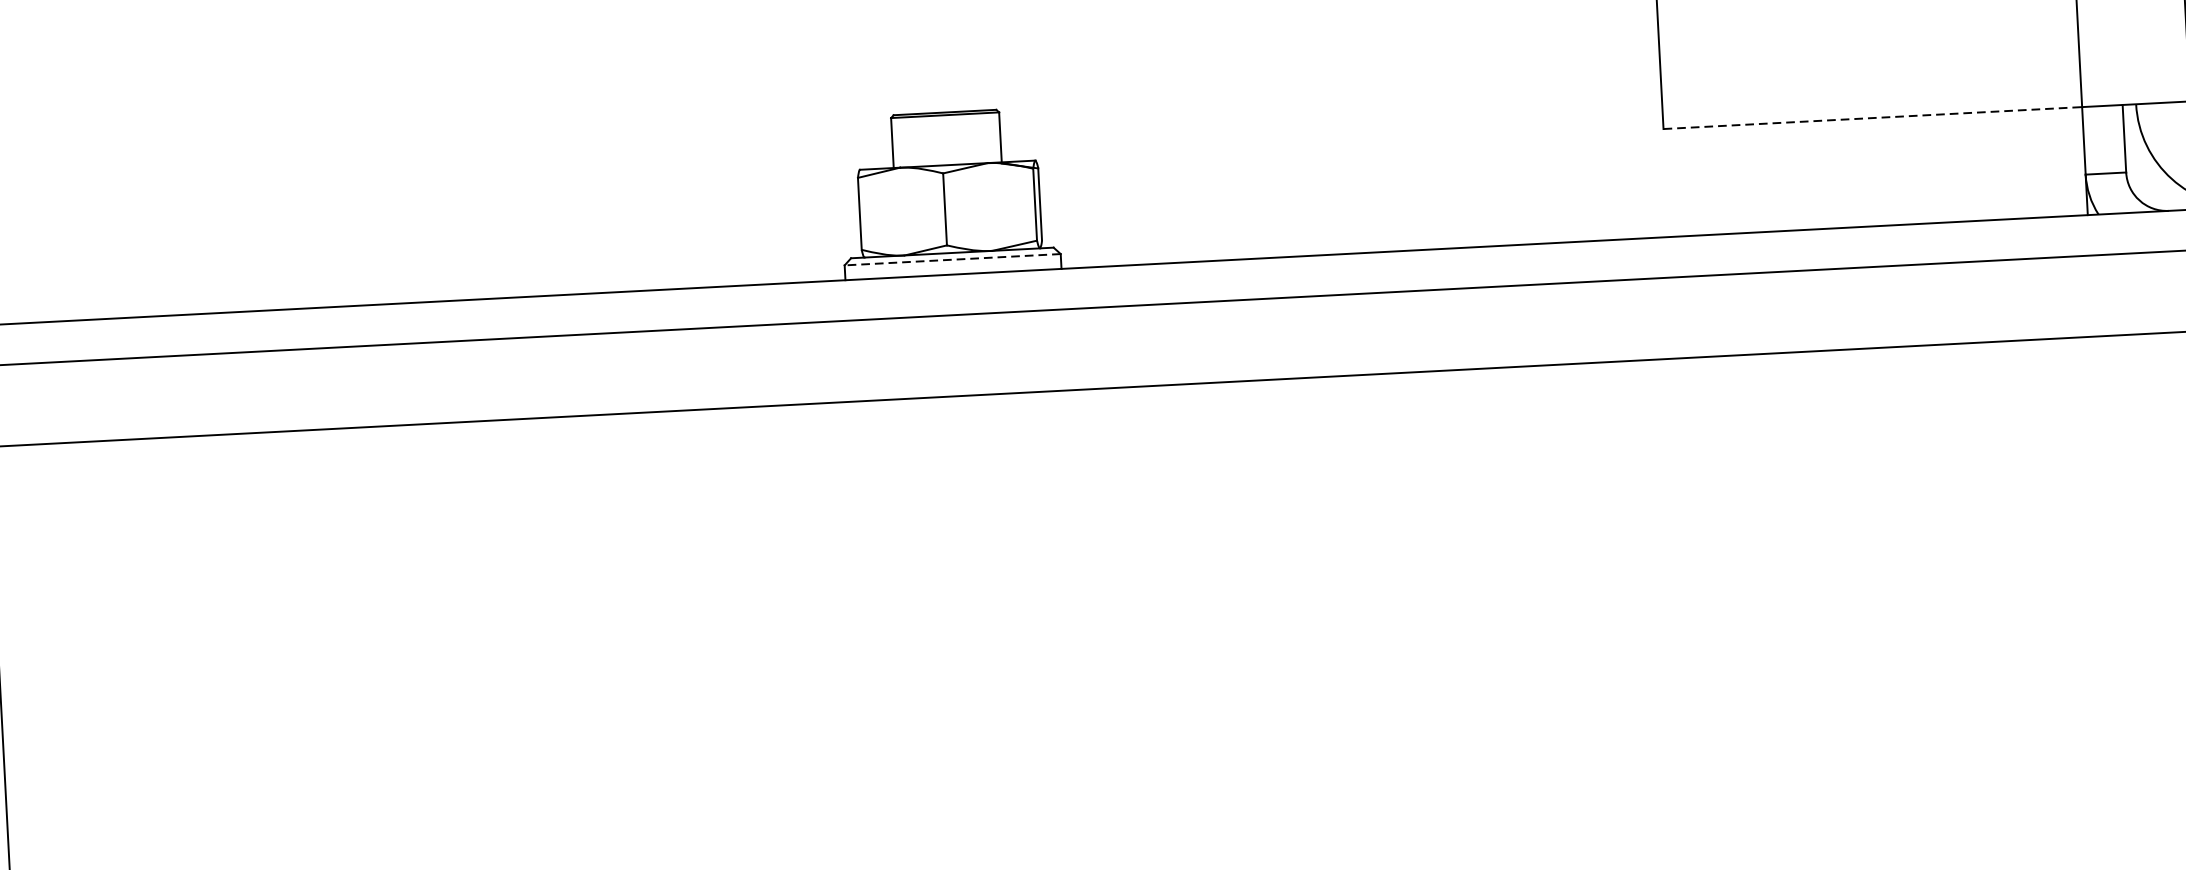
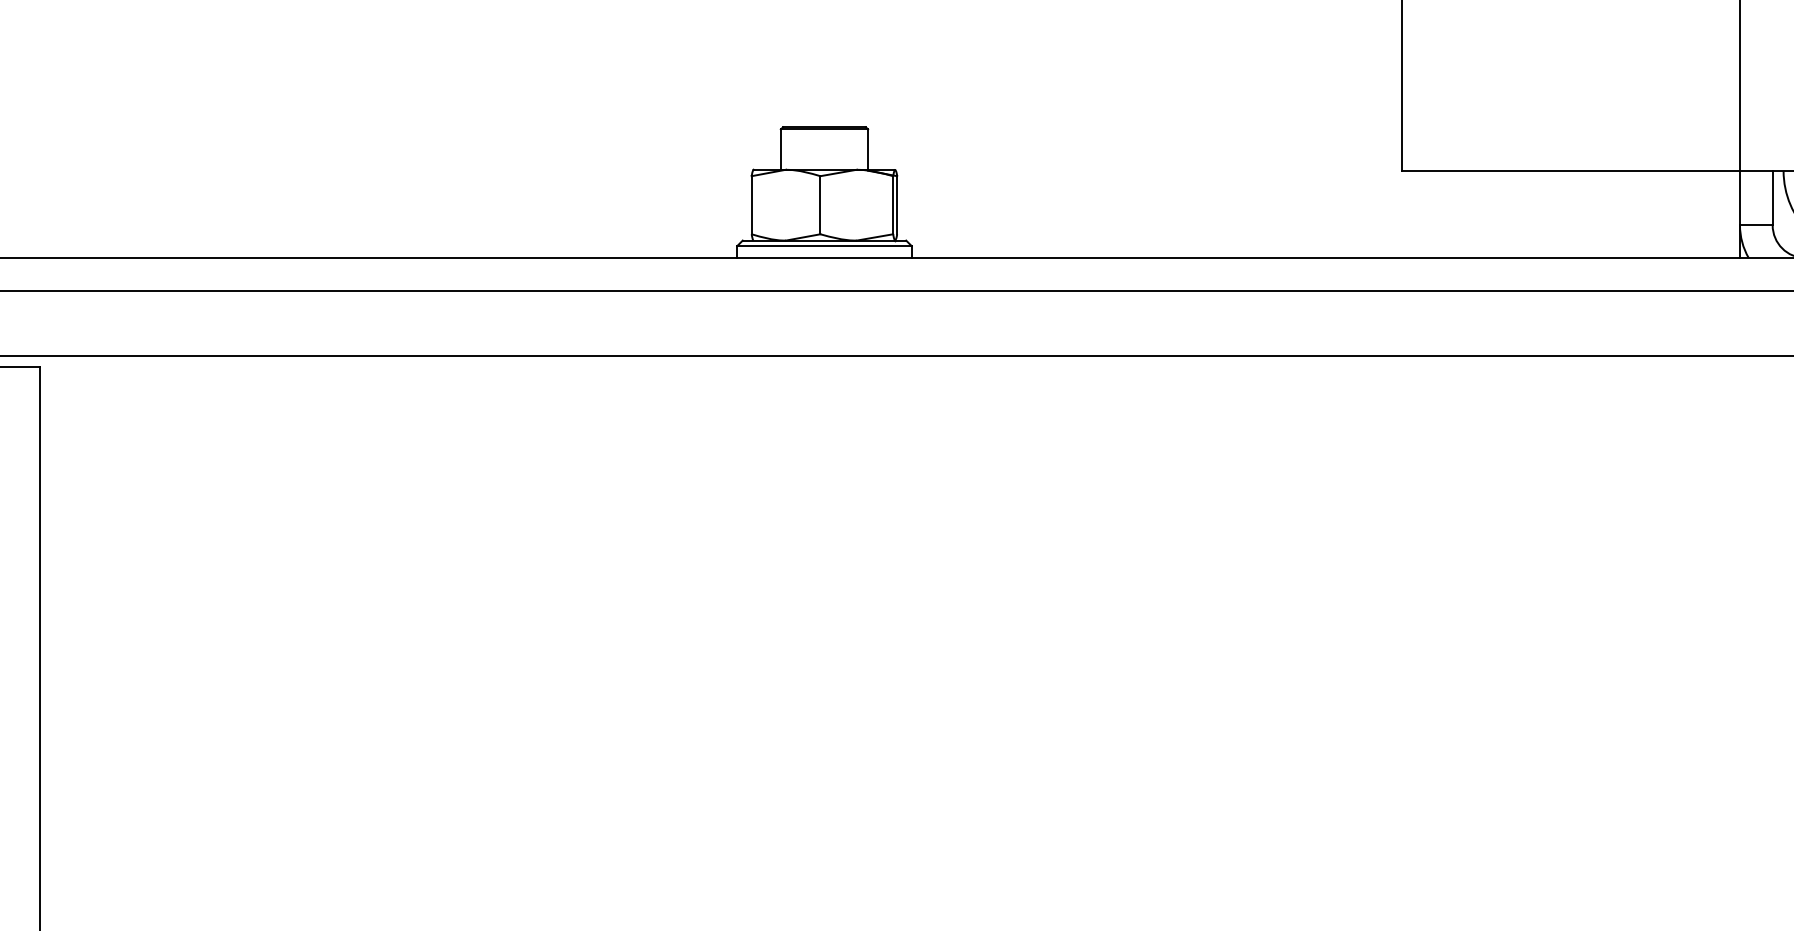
line: (1873, 117) -> (1571, 170), dashed -> solid
line: (951, 260) -> (823, 246), dashed -> solid

